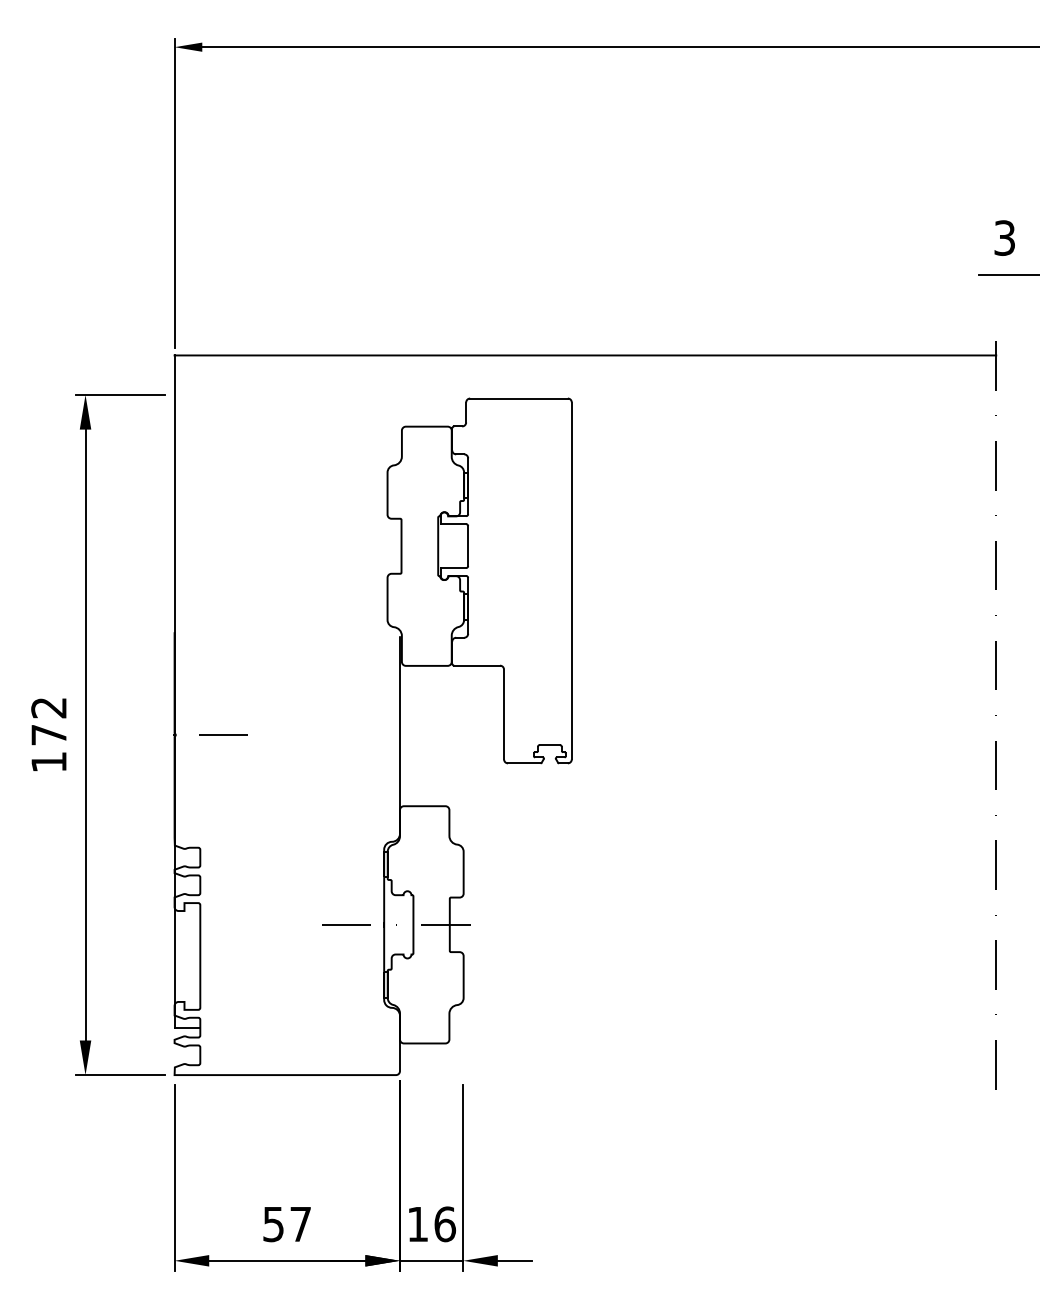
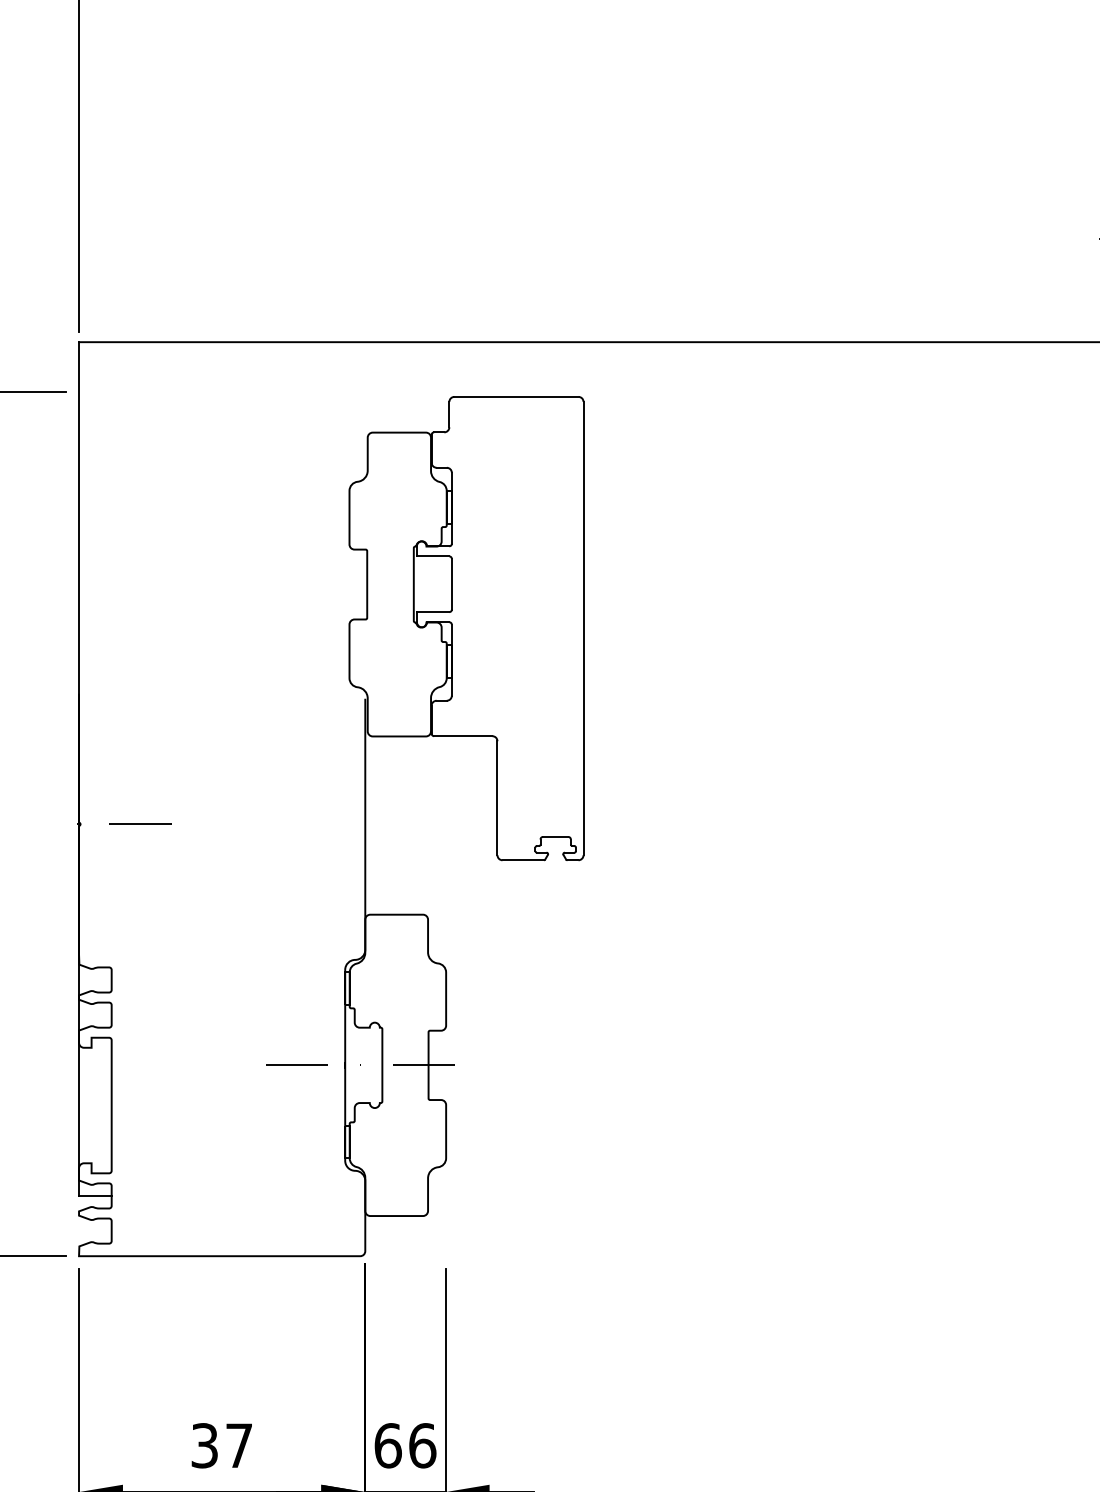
text: (273, 1223) -> (204, 1444), 57 -> 37
text: (417, 1224) -> (387, 1445), 16 -> 66

